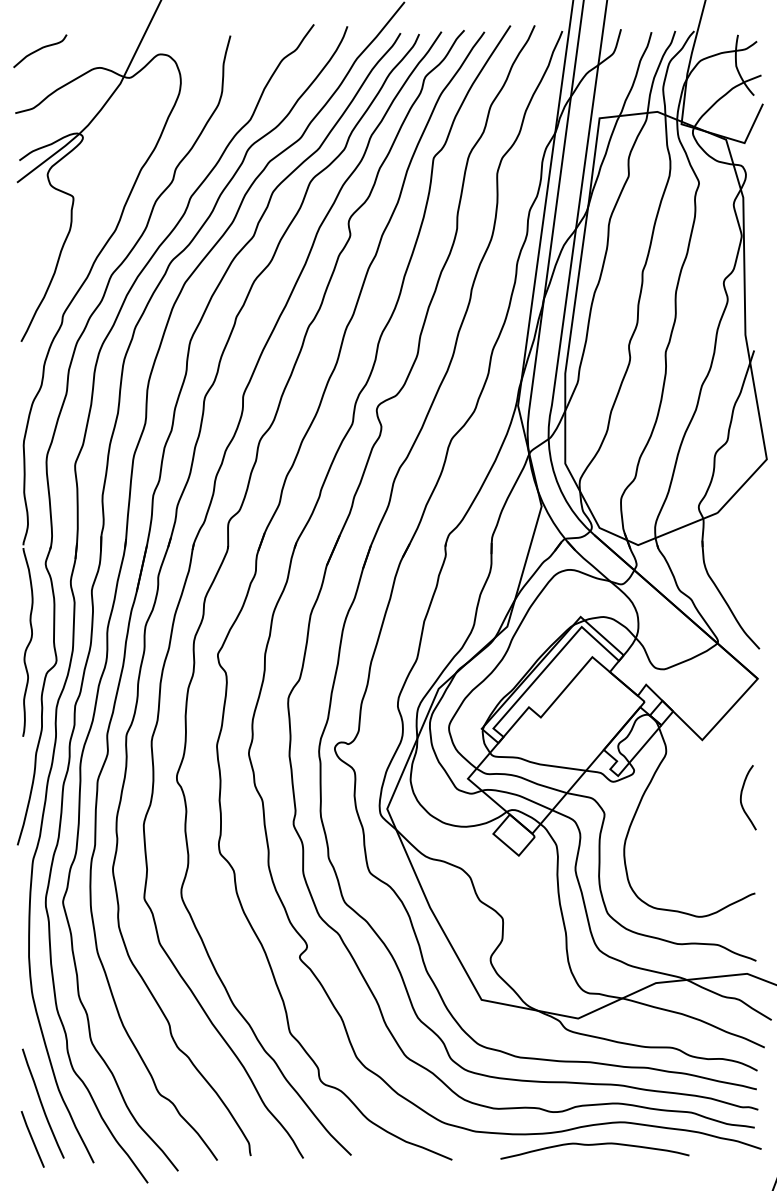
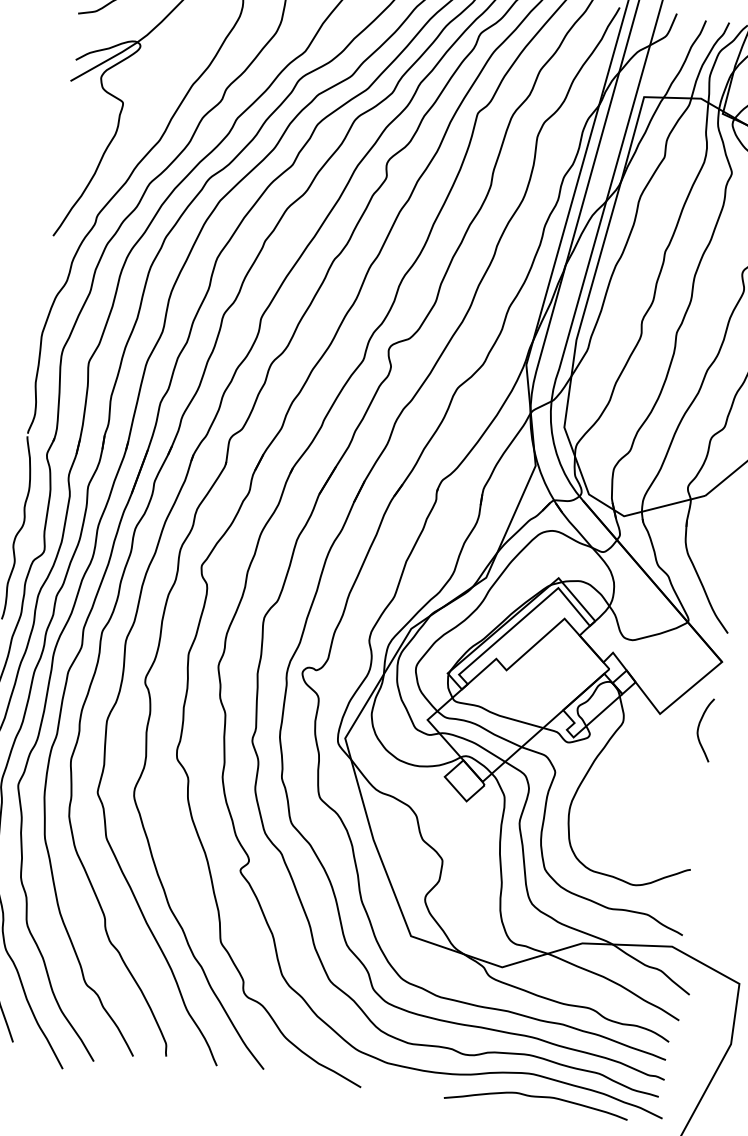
curve: (742, 794) -> (700, 725), moved
curve: (594, 1145) -> (536, 1097), moved

